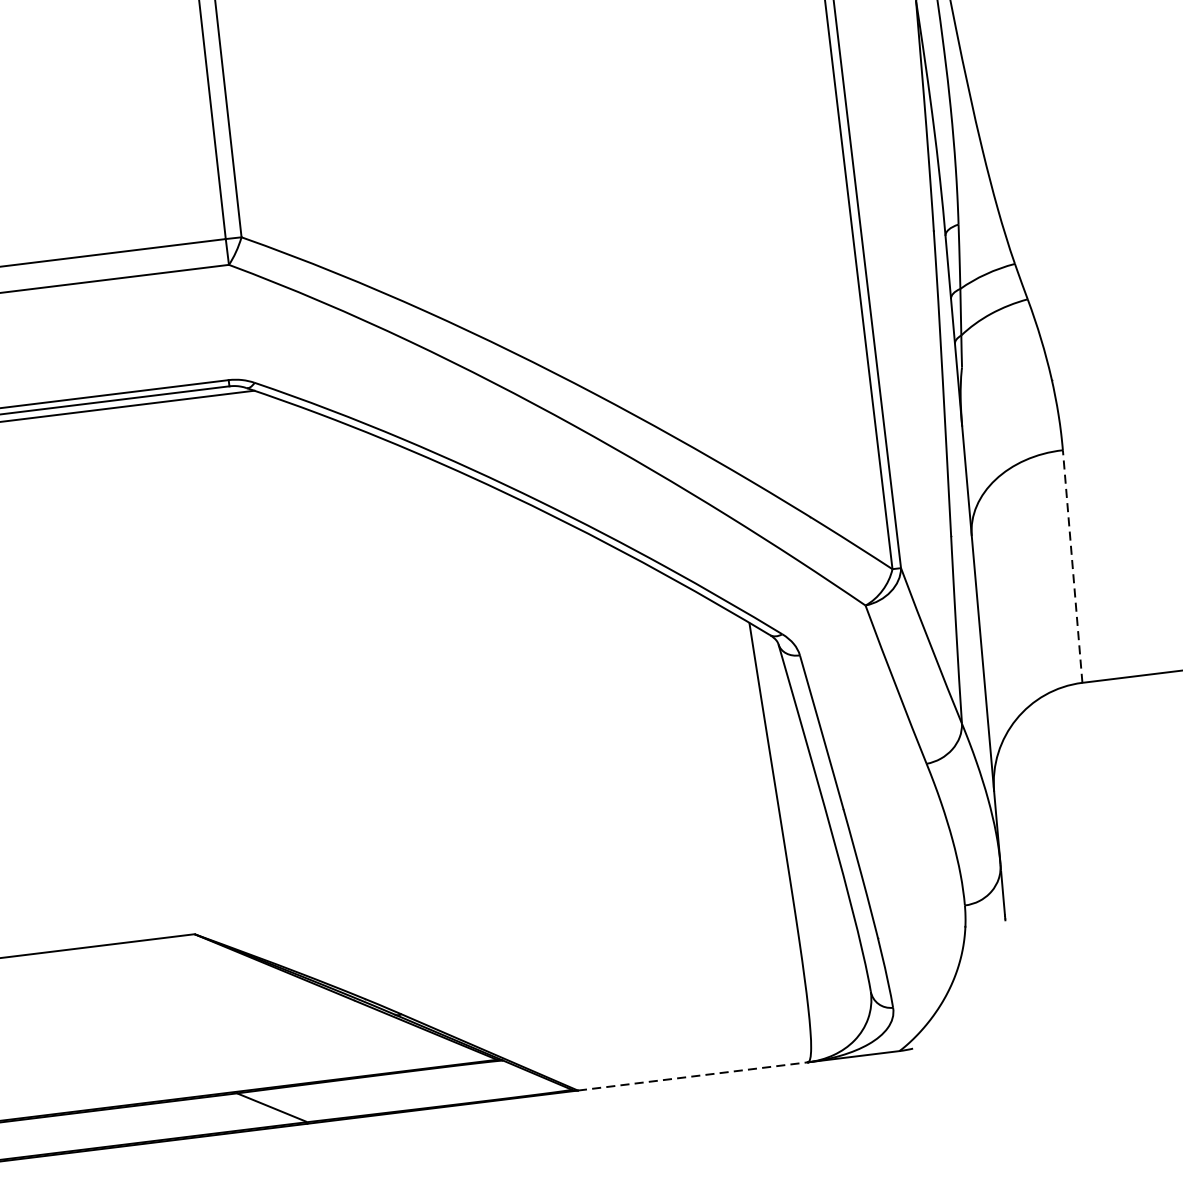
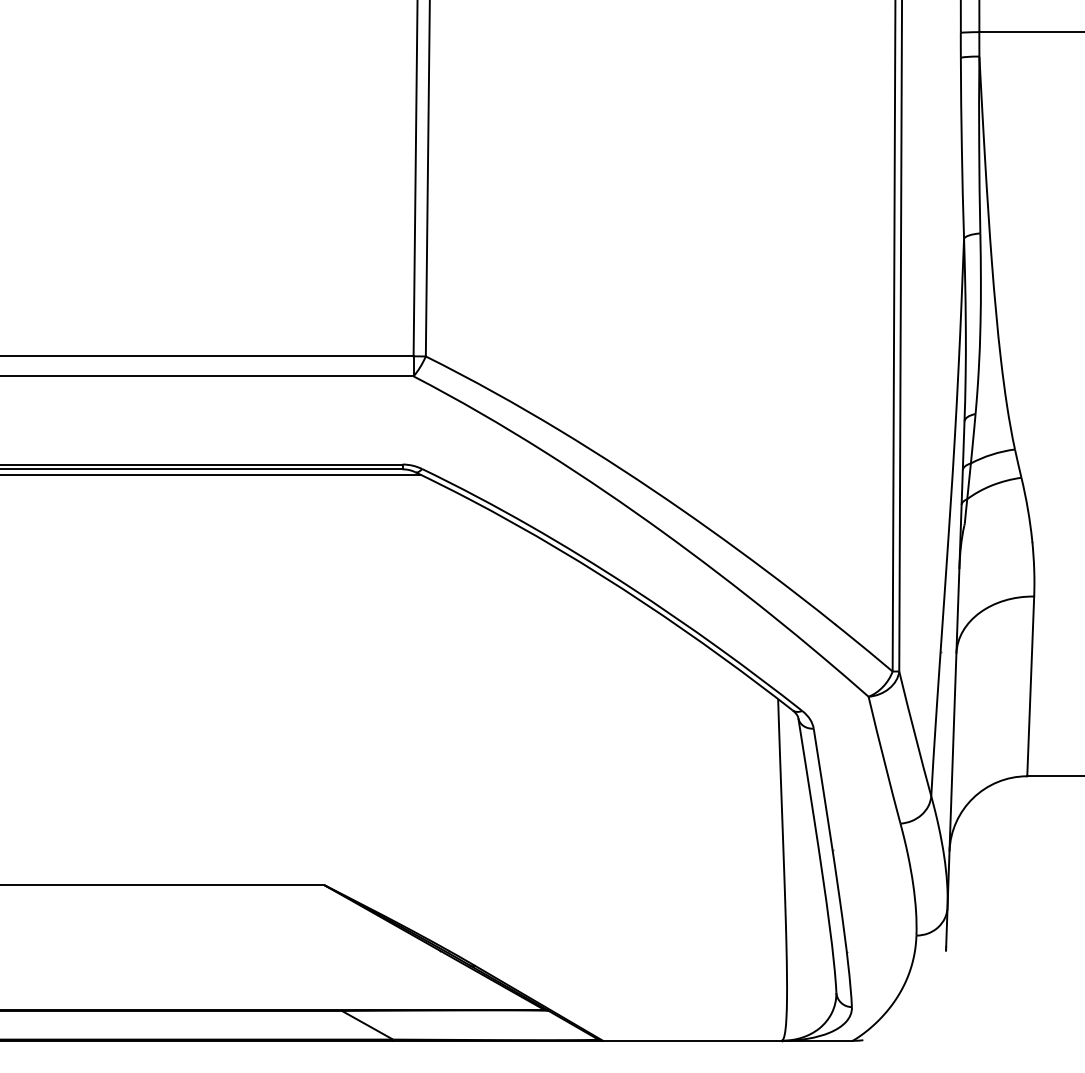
line: (1072, 566) -> (1030, 686), dashed -> solid
line: (693, 1075) -> (692, 1040), dashed -> solid

